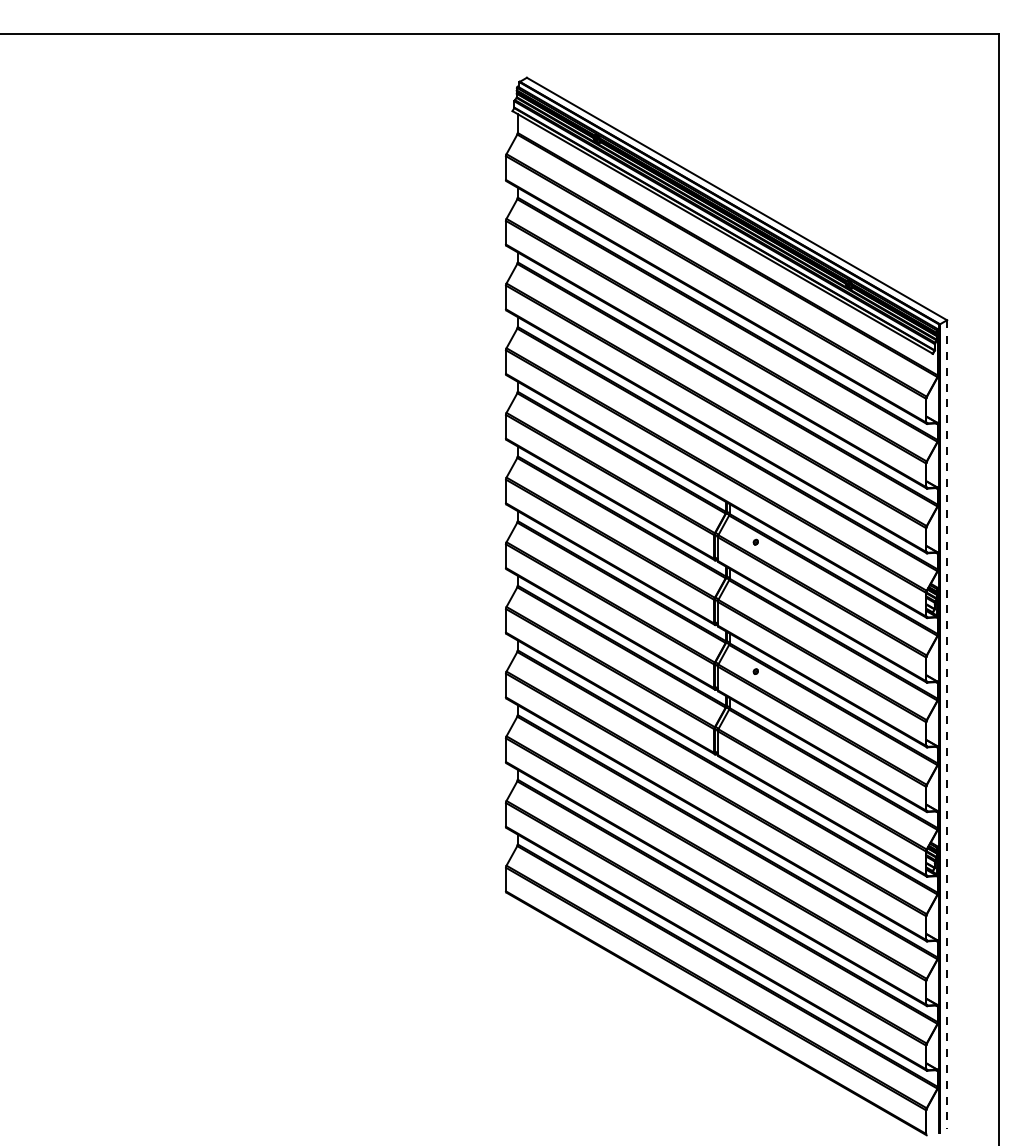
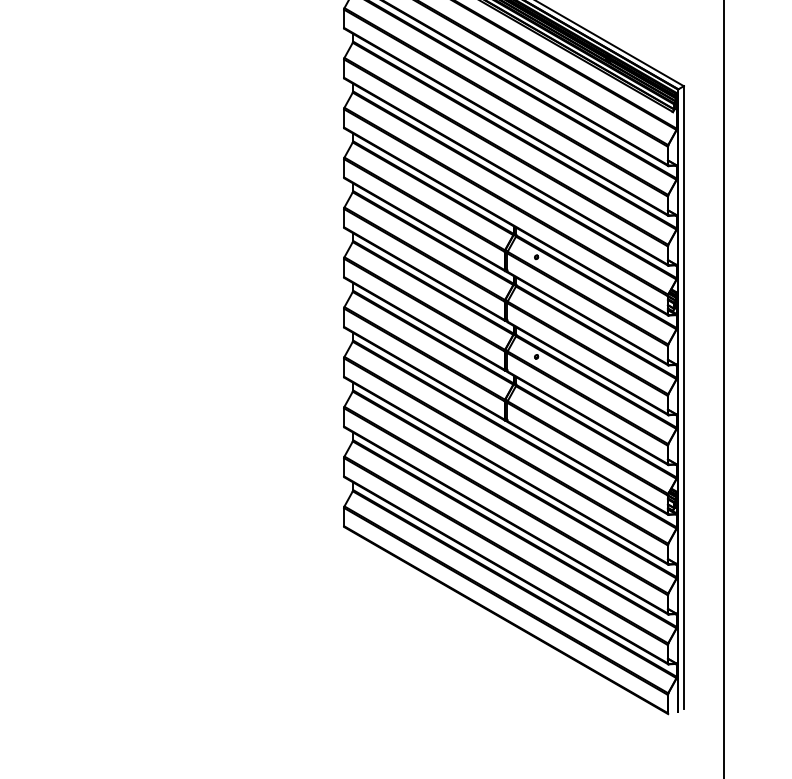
line: (947, 725) -> (684, 398), dashed -> solid

